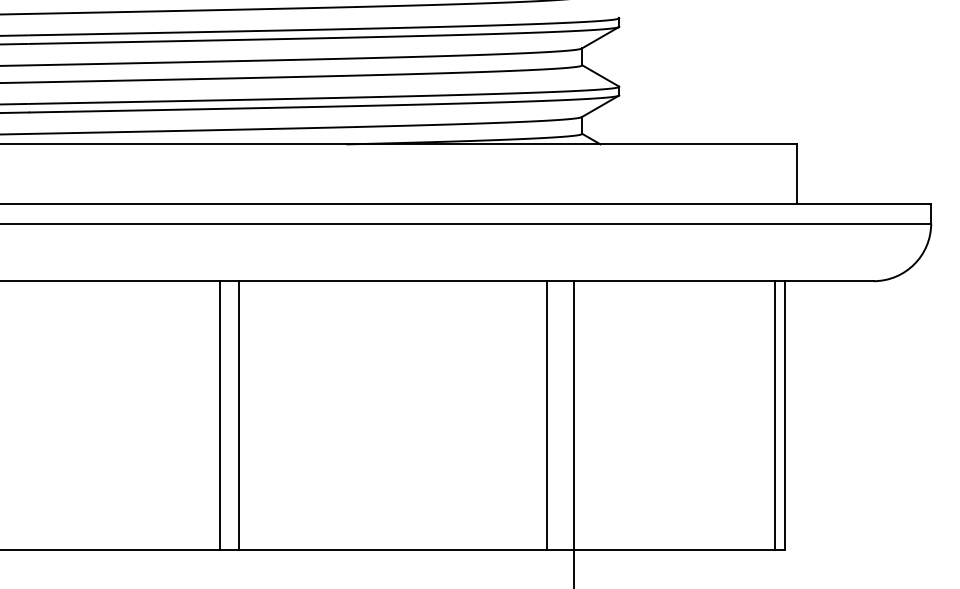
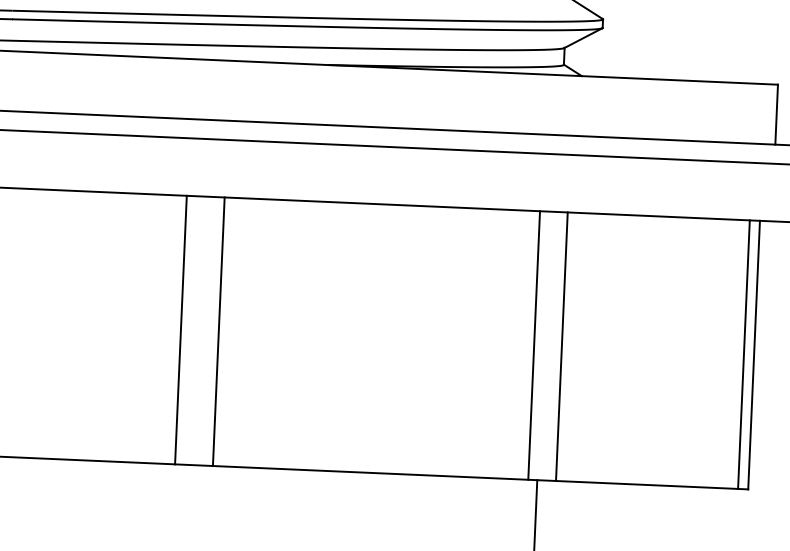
line: (219, 415) -> (218, 331), moved
line: (239, 415) -> (181, 329), moved
line: (546, 415) -> (534, 345), moved
line: (574, 415) -> (562, 346), moved

